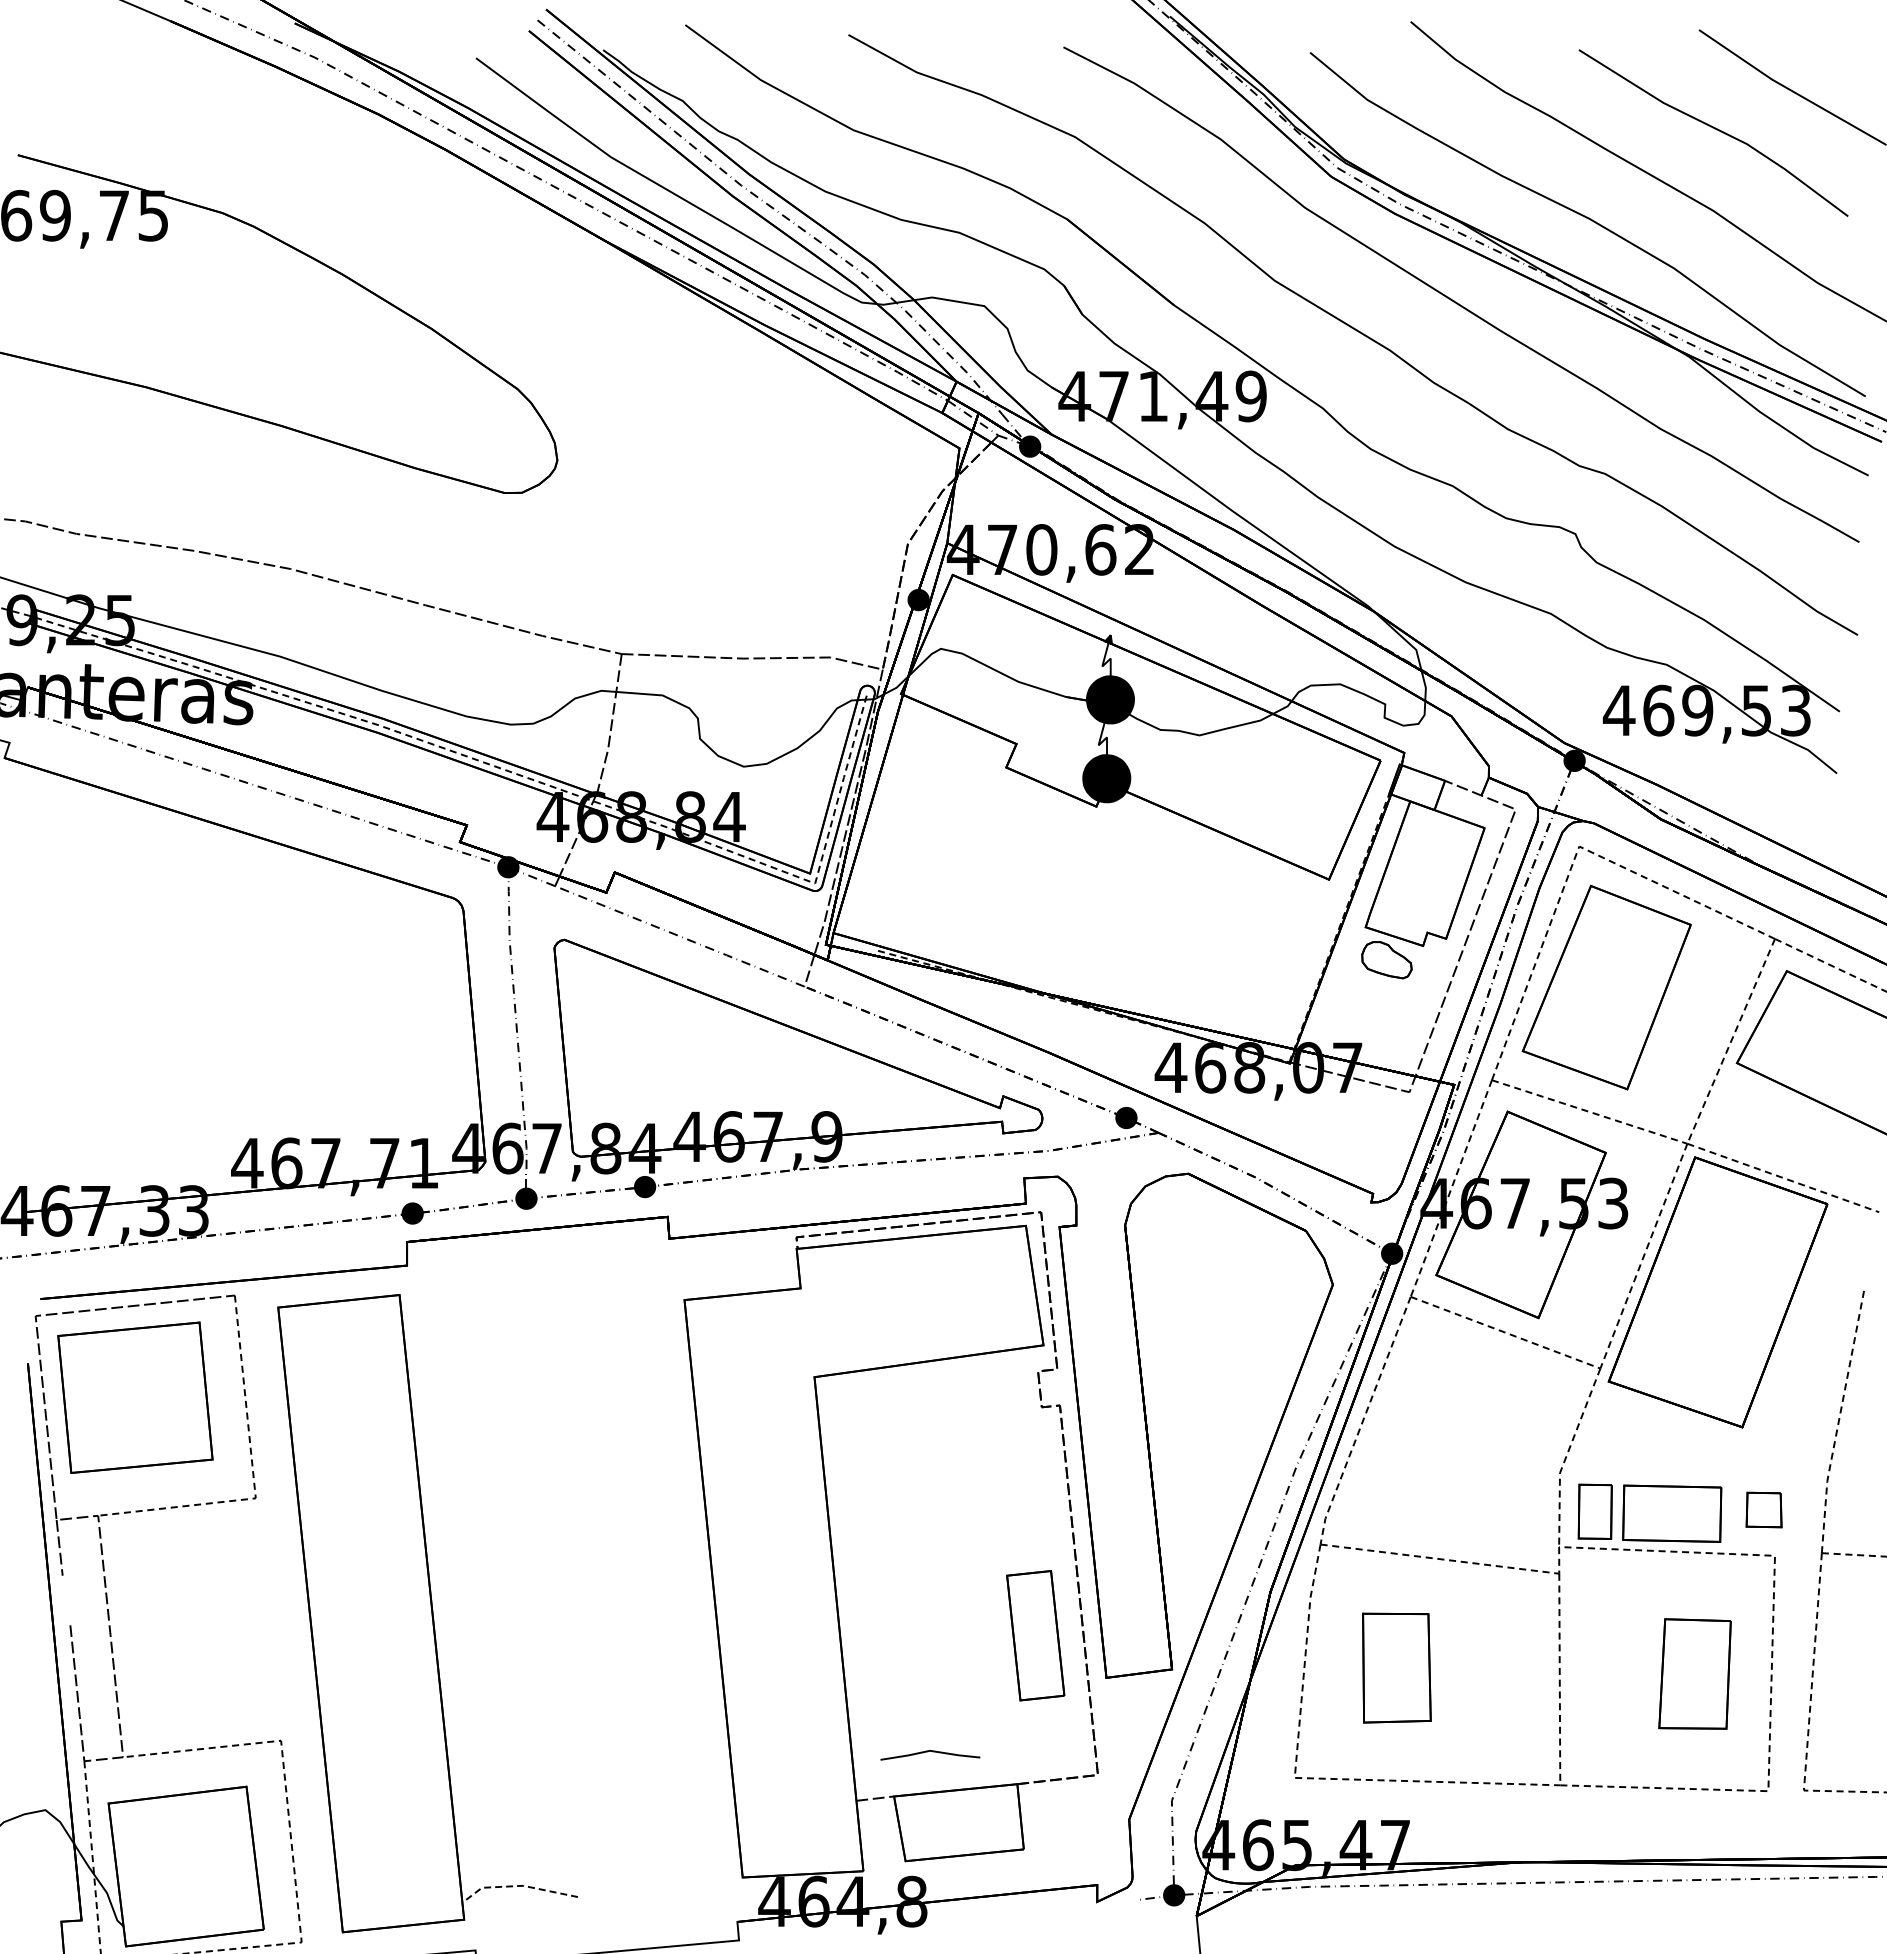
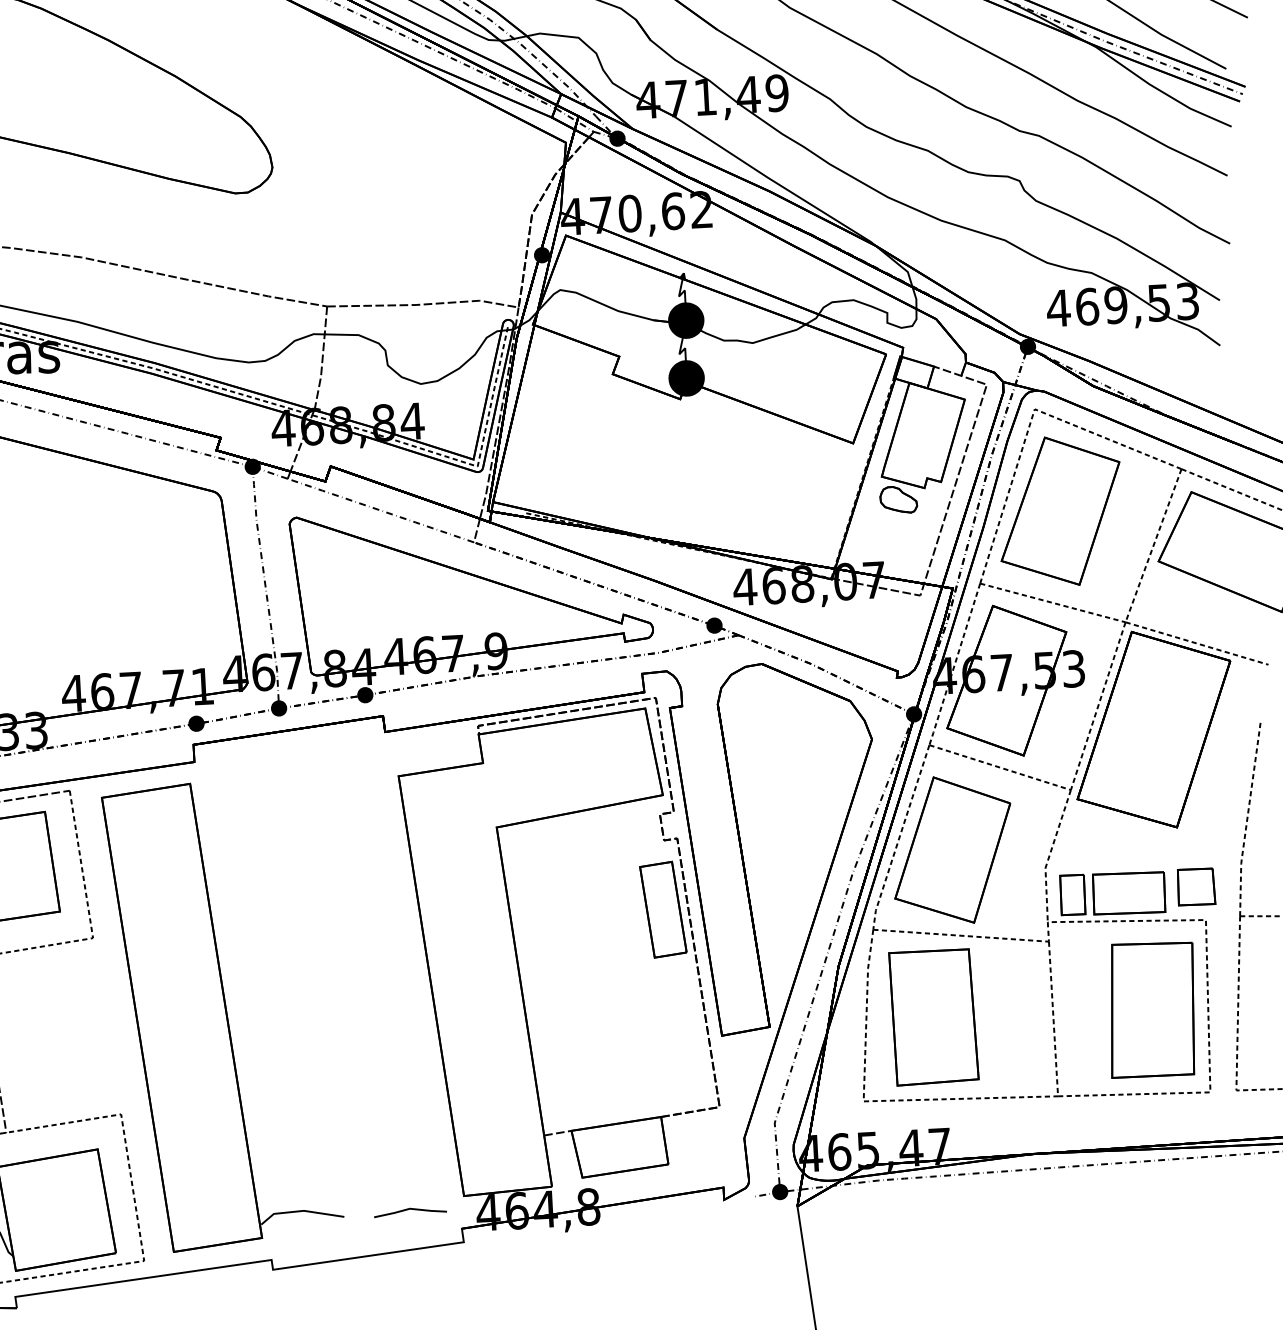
part: (1434, 1441) -> (952, 849), added
part: (1763, 1509) -> (1195, 886), size x1.43
part: (1035, 1635) -> (663, 909), moved
part: (1396, 1667) -> (933, 1016), size x1.67
part: (1694, 1673) -> (1151, 1009), size x1.67
line: (932, 1752) -> (411, 1209), moved
line: (518, 1886) -> (300, 1211), dashed -> solid

